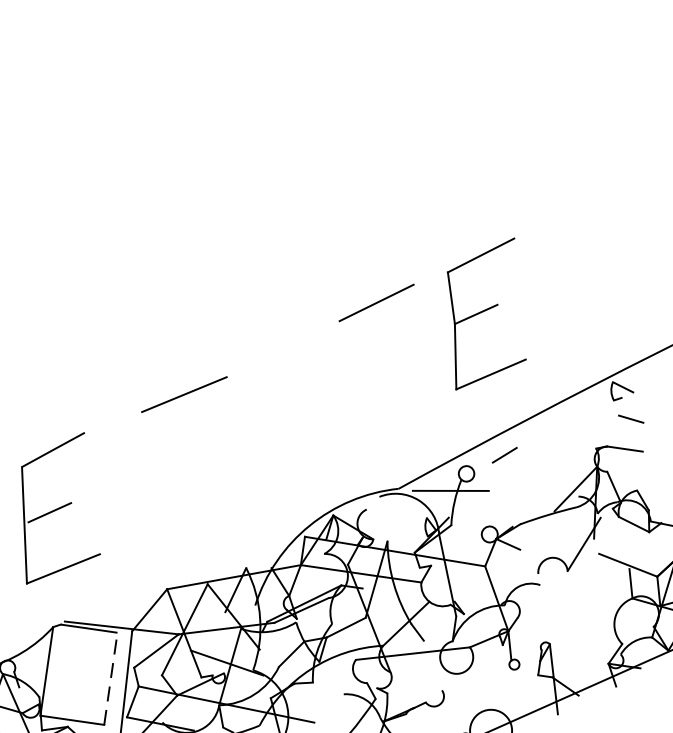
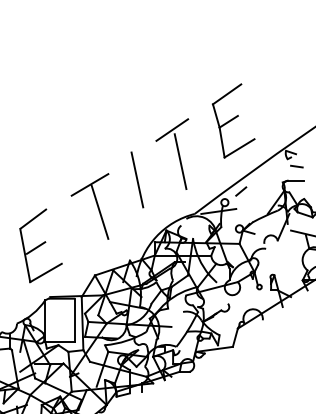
part: (486, 313) -> (233, 120), moved
line: (384, 372) -> (180, 161), added
line: (287, 397) -> (137, 179), added
line: (196, 454) -> (99, 211), added
line: (111, 679) -> (75, 320), dashed -> solid

